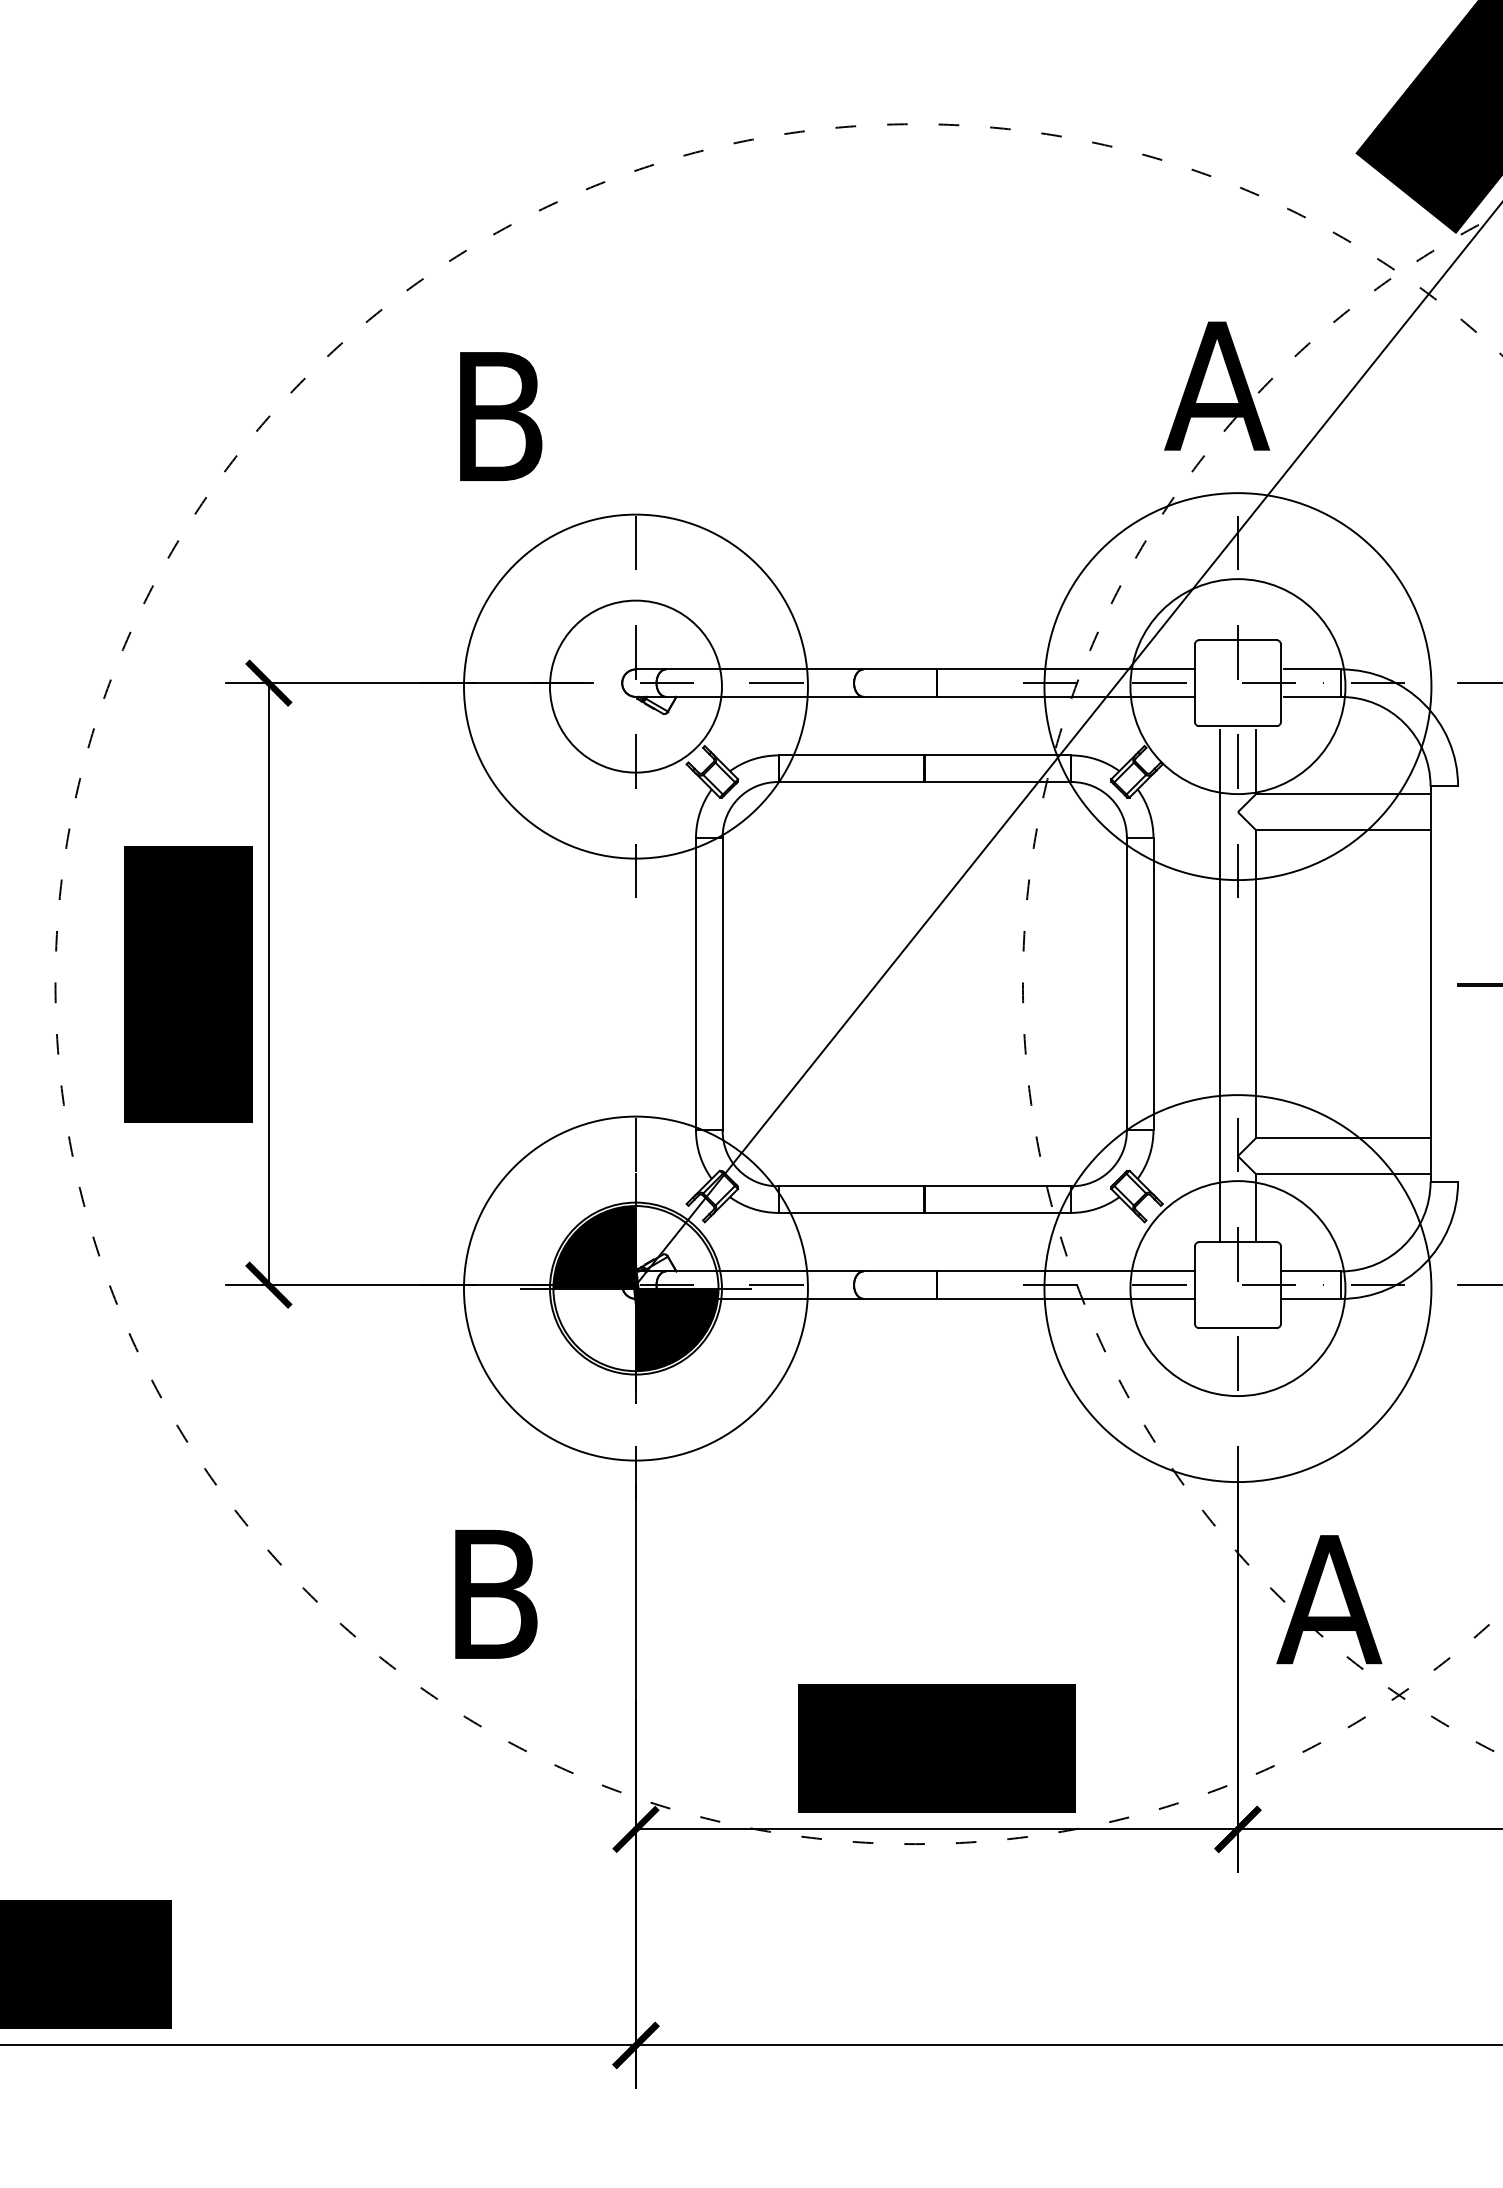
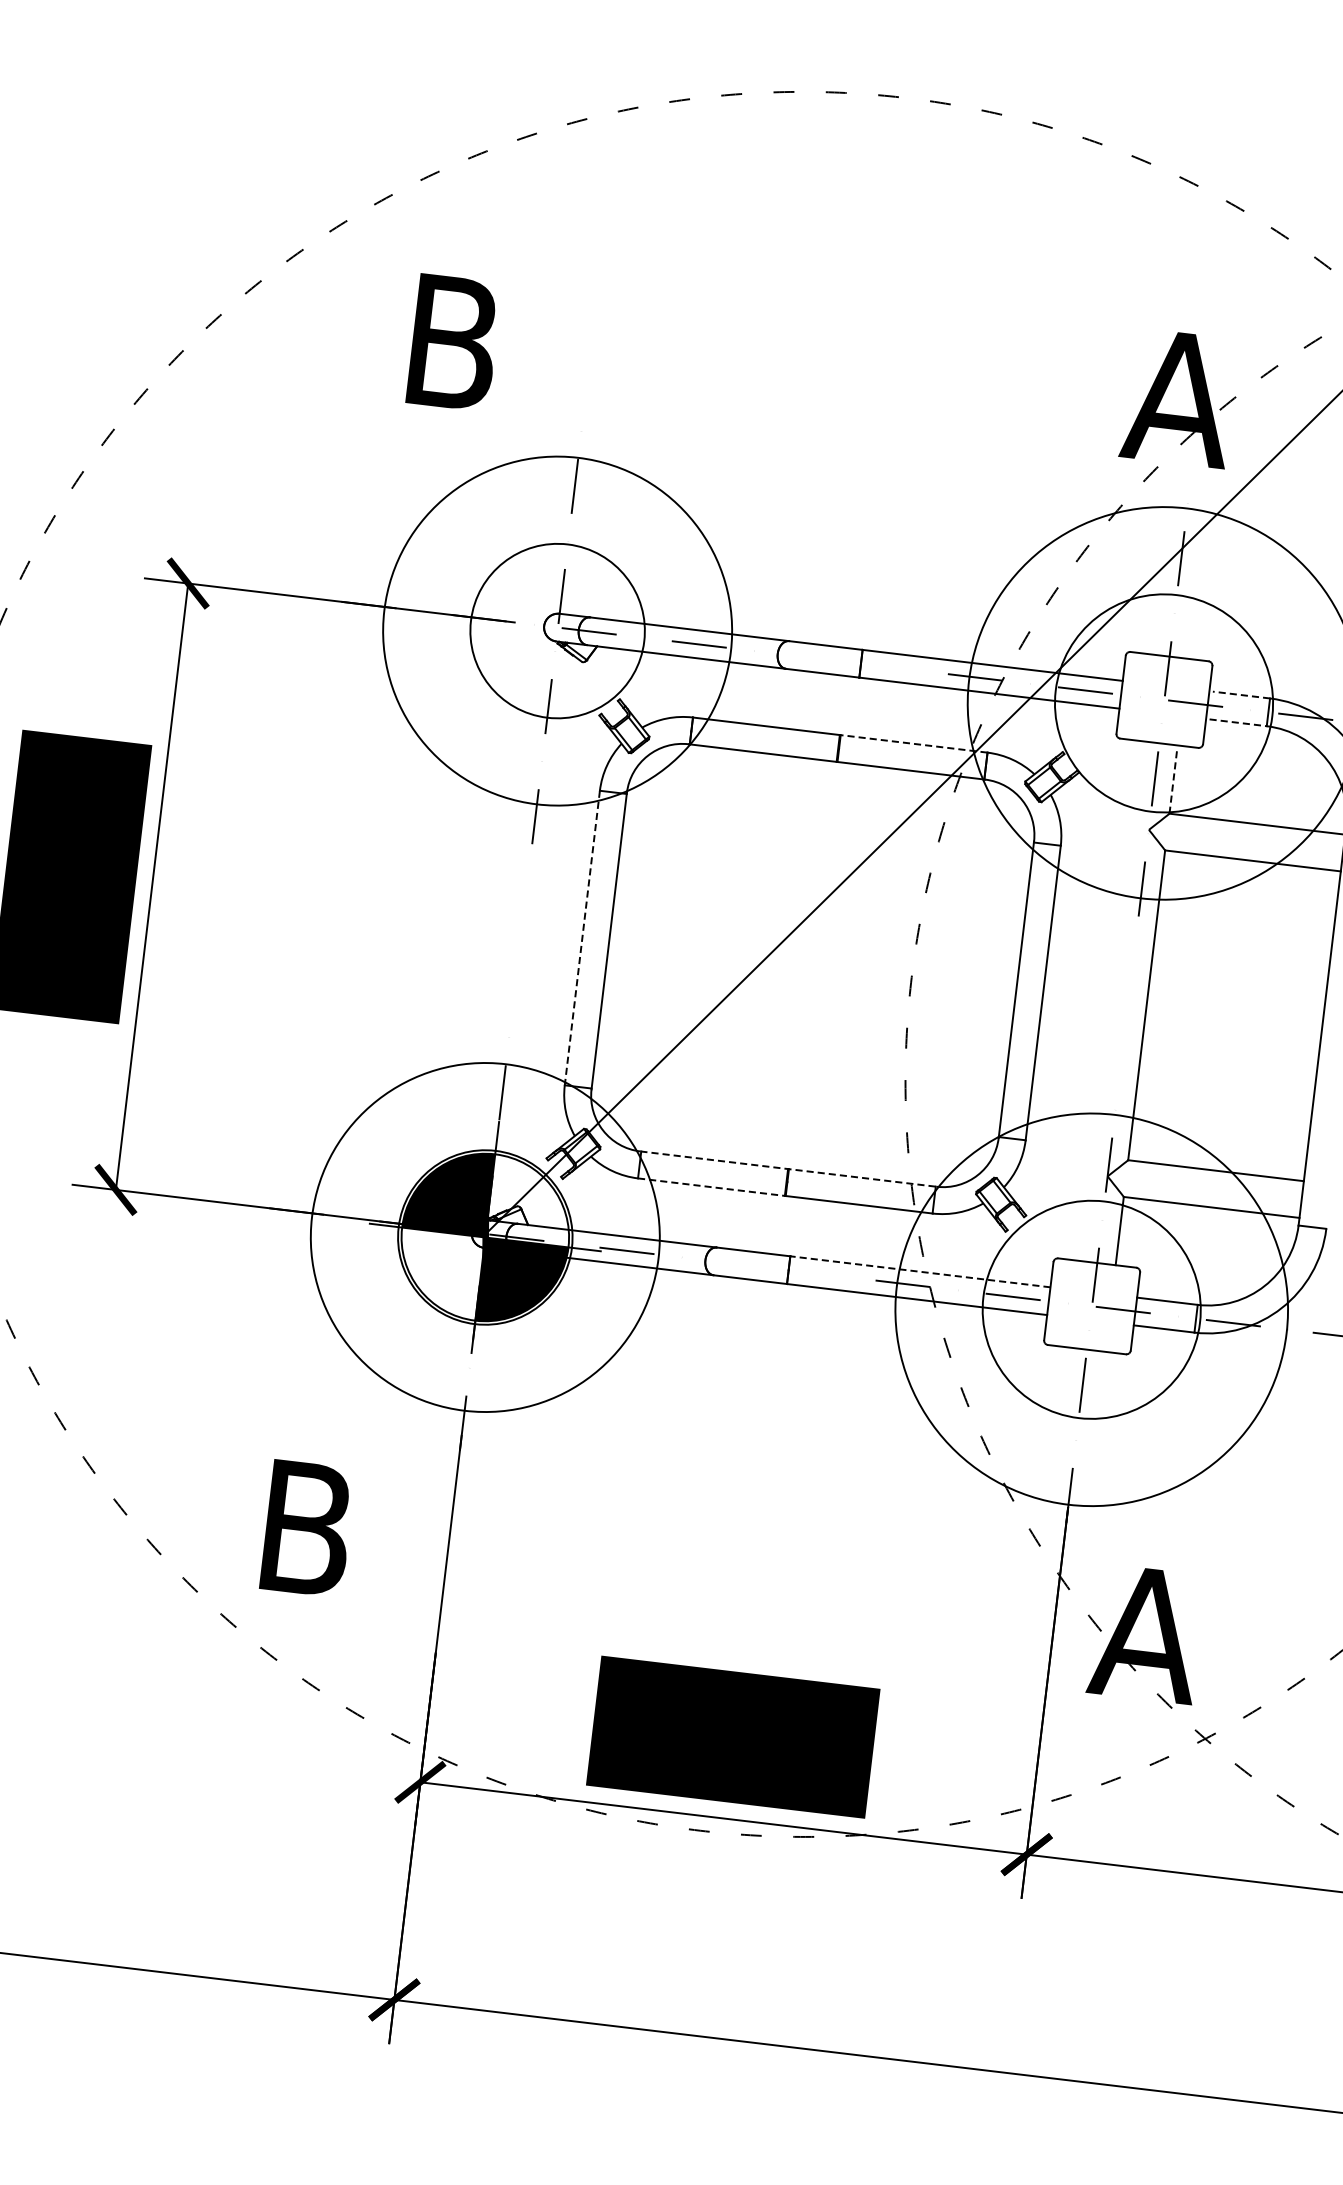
line: (1312, 669) -> (1241, 695), solid -> dashed
line: (1313, 696) -> (1238, 722), solid -> dashed
line: (998, 755) -> (914, 744), solid -> dashed
line: (1256, 761) -> (1173, 781), solid -> dashed
line: (696, 984) -> (582, 938), solid -> dashed
line: (1219, 985) -> (1109, 1002), removed
line: (925, 1186) -> (789, 1169), solid -> dashed
line: (851, 1212) -> (711, 1186), solid -> dashed
line: (1065, 1271) -> (920, 1271), solid -> dashed

